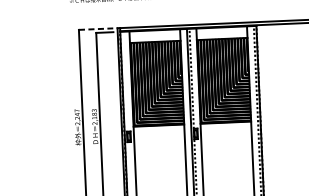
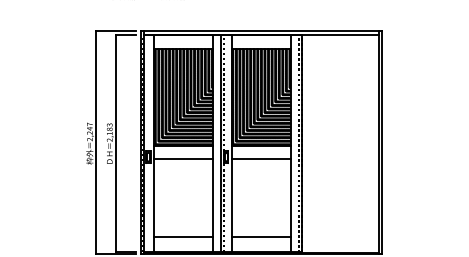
line: (95, 28) -> (115, 30), dashed -> solid
line: (225, 133) -> (260, 158), added
line: (159, 136) -> (183, 158), added

